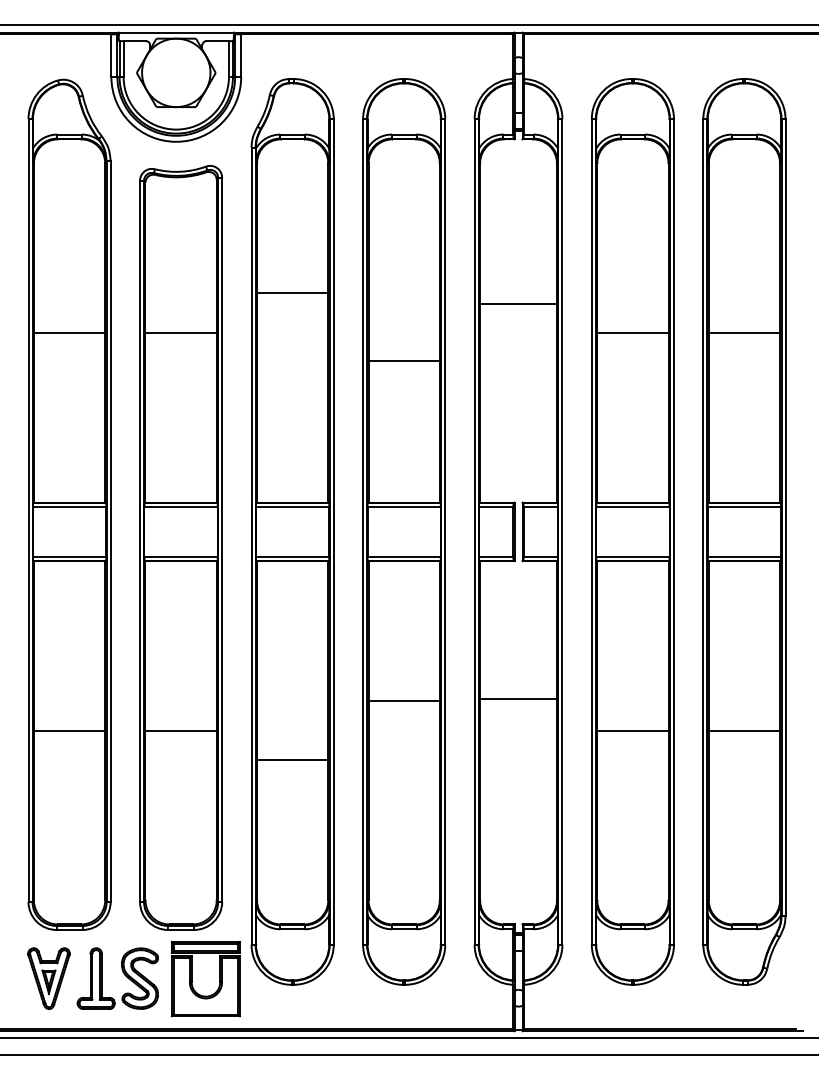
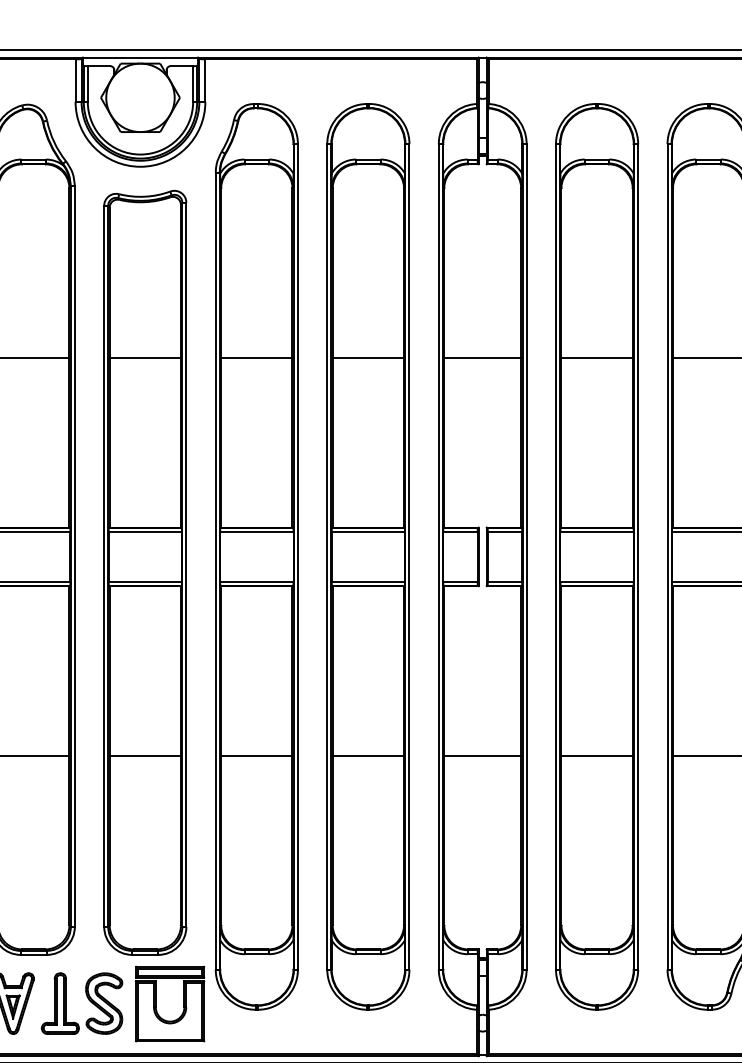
line: (292, 292) -> (256, 357), moved
line: (518, 303) -> (482, 357), moved
line: (403, 360) -> (367, 357), moved
line: (518, 699) -> (482, 756), moved
line: (403, 701) -> (367, 756), moved
line: (292, 760) -> (256, 756), moved

